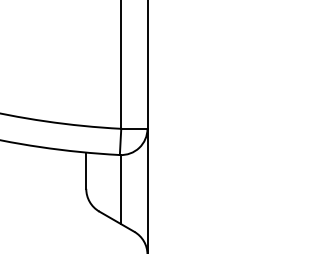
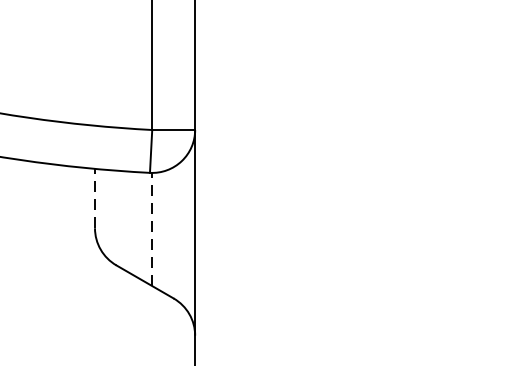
line: (86, 170) -> (95, 198), solid -> dashed
line: (121, 189) -> (152, 229), solid -> dashed

